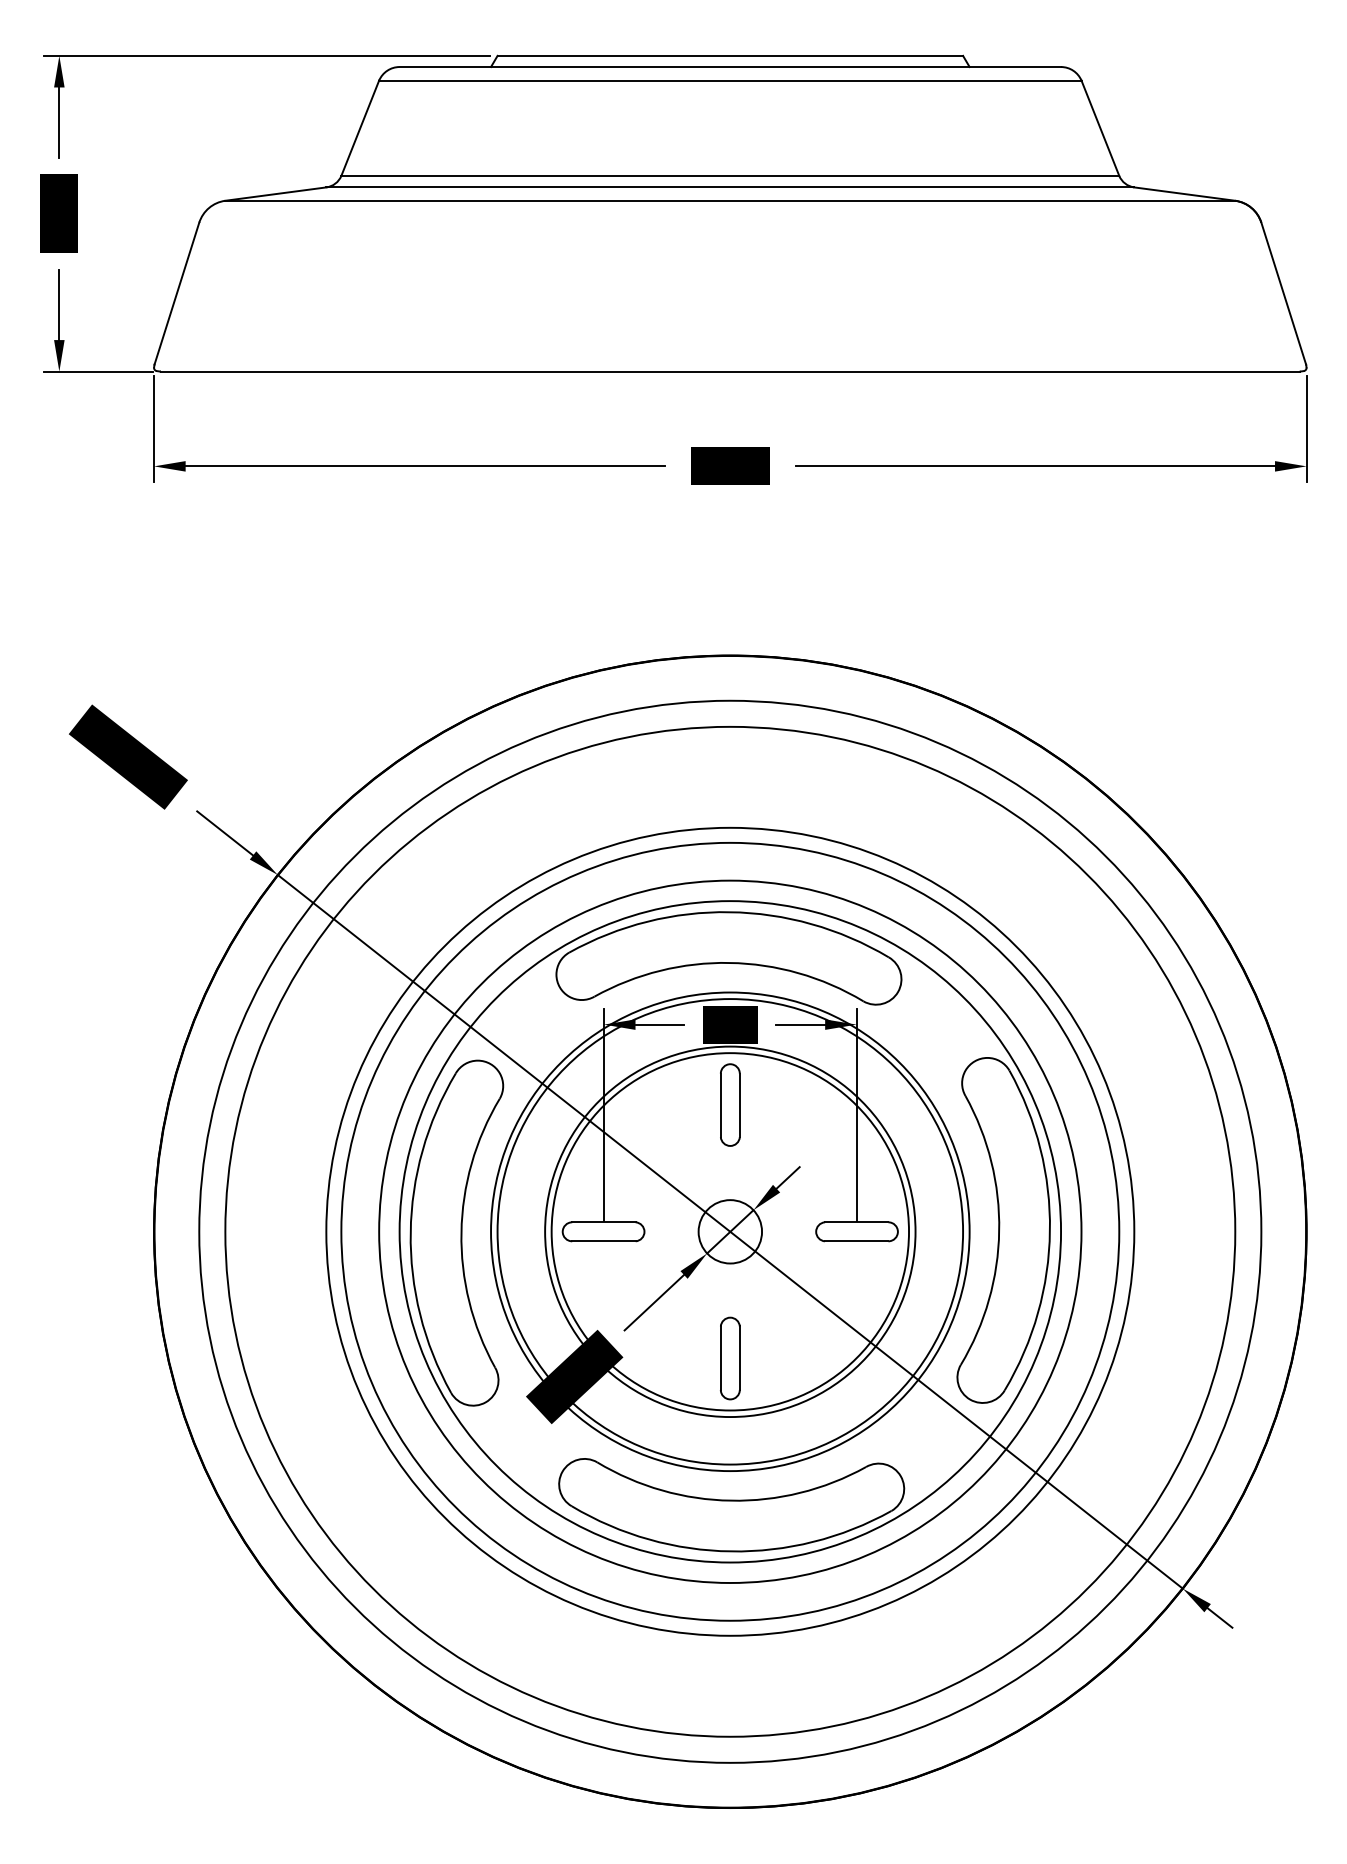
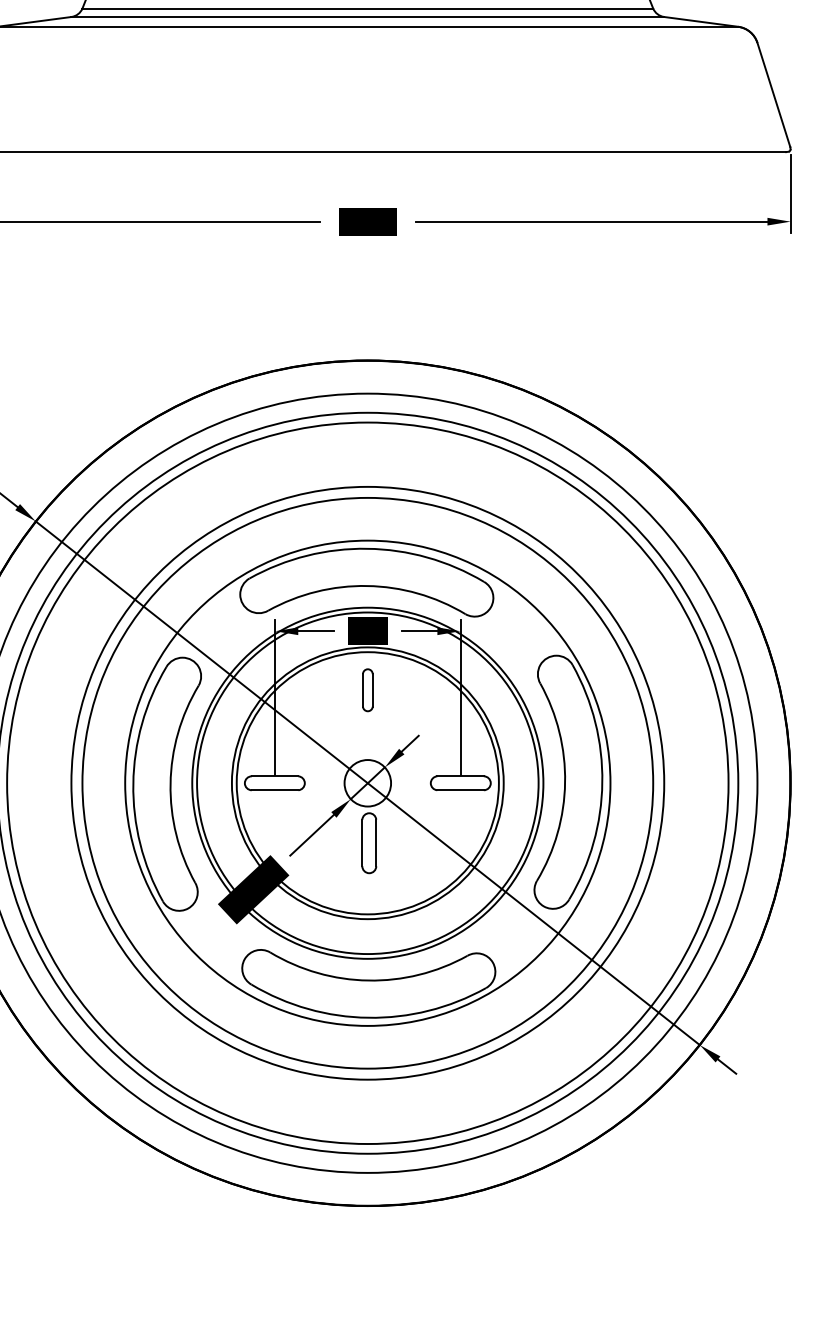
part: (730, 1104) -> (367, 689), size x0.7
circle: (730, 1231) -> (367, 783), size x1.4
part: (730, 1358) -> (369, 843), moved

